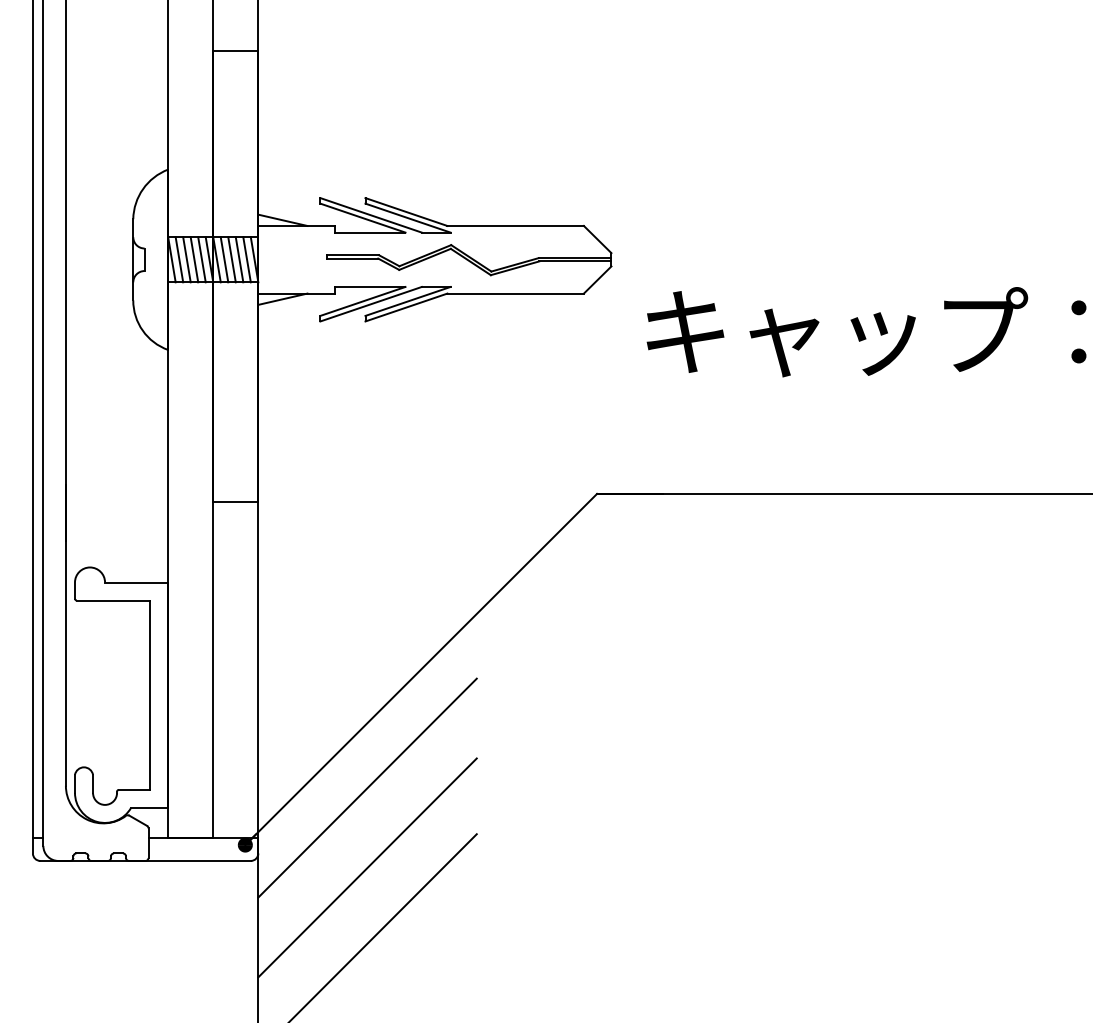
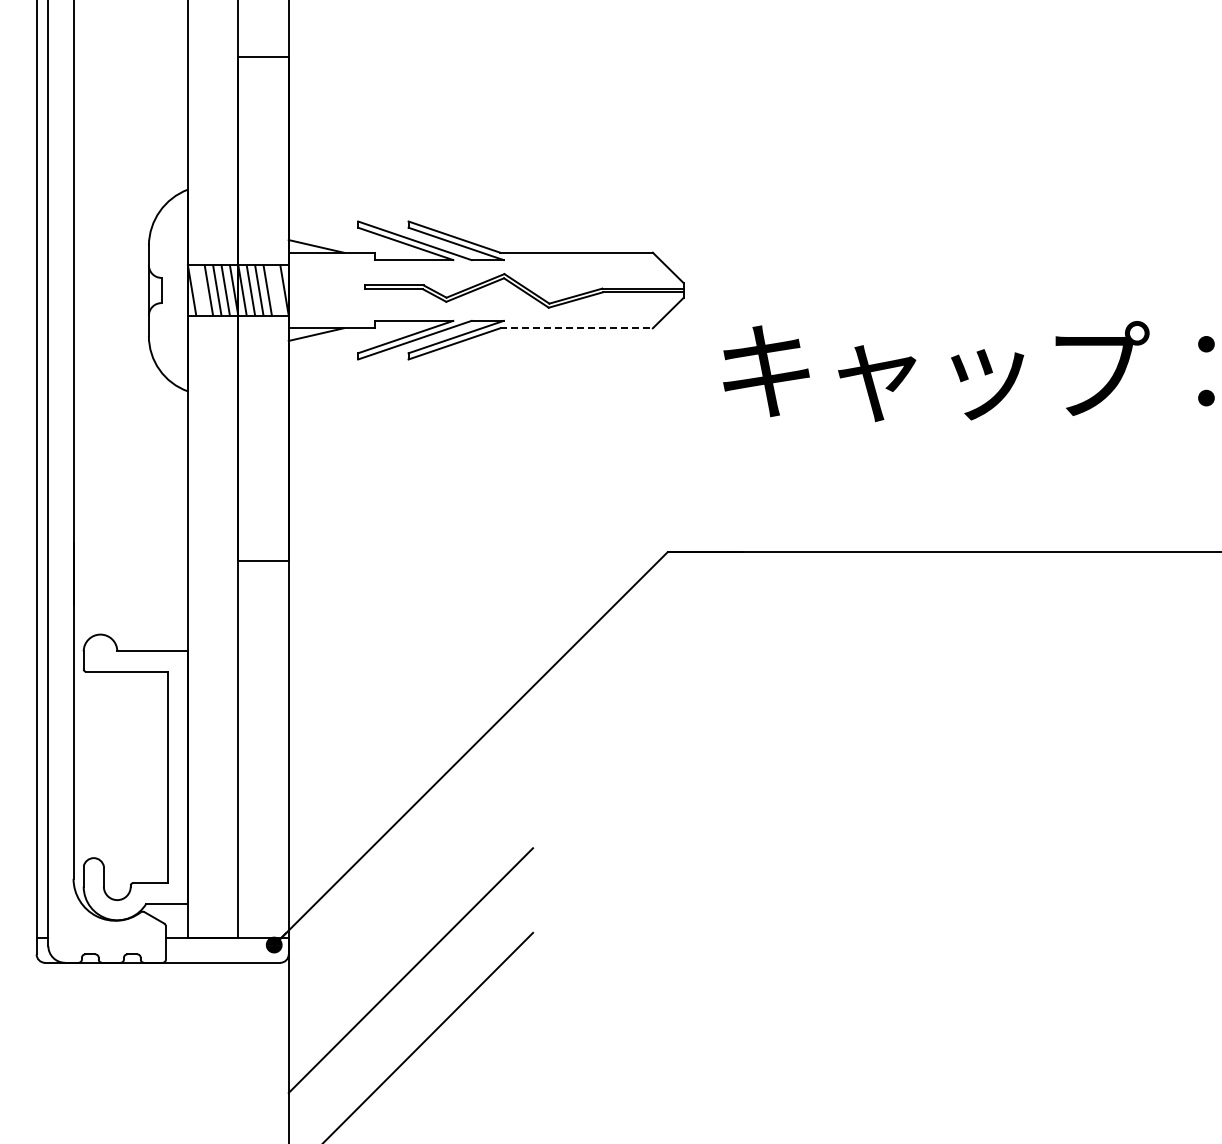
line: (179, 259) -> (200, 290), removed
line: (246, 259) -> (275, 290), removed
line: (516, 293) -> (577, 328), solid -> dashed
line: (367, 787) -> (410, 880), removed

